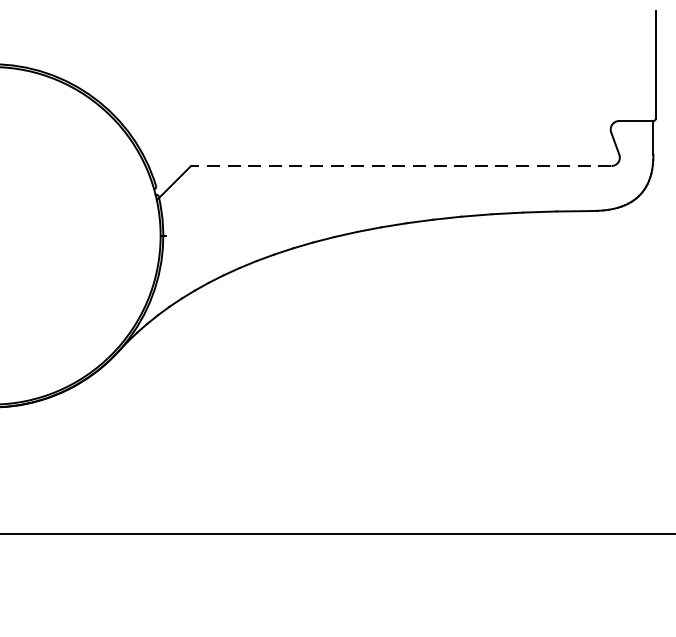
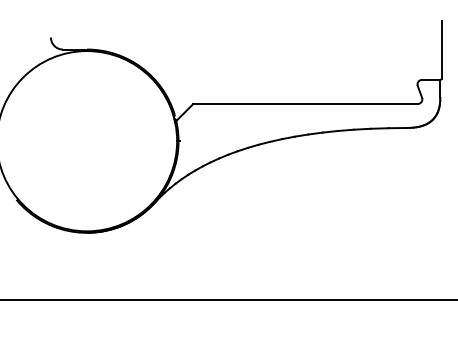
line: (400, 165) -> (305, 103), dashed -> solid

